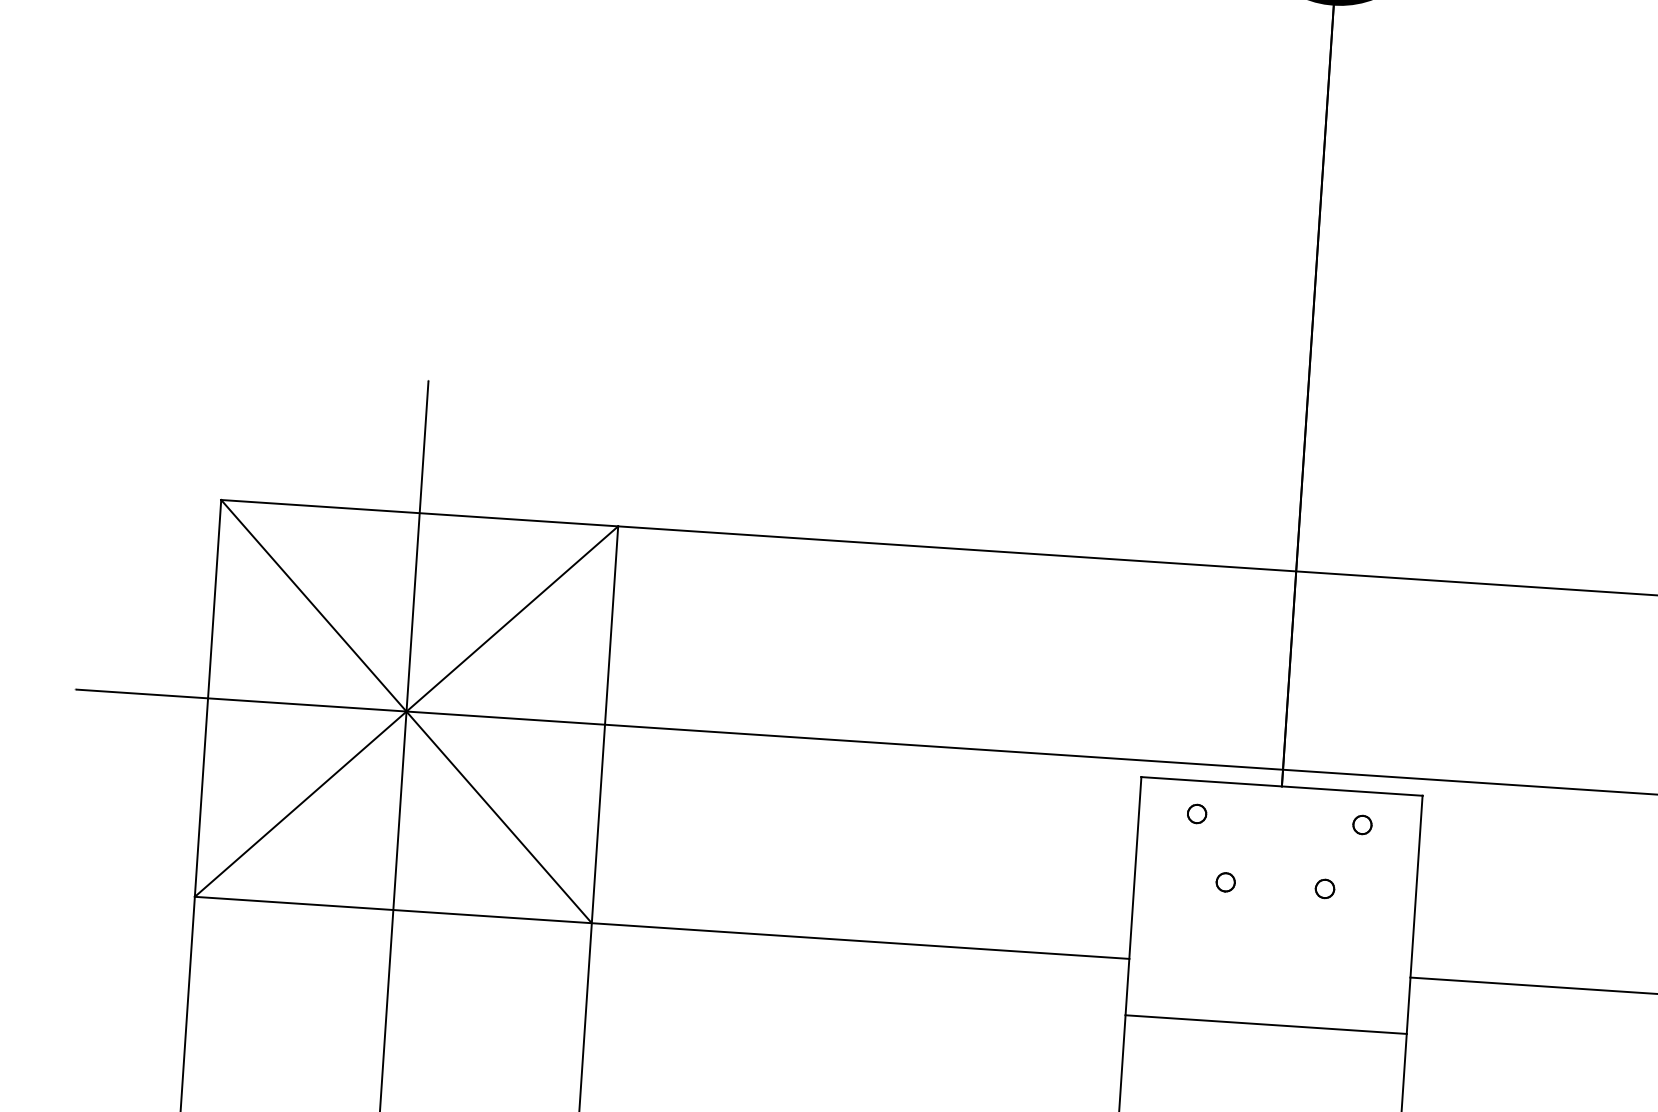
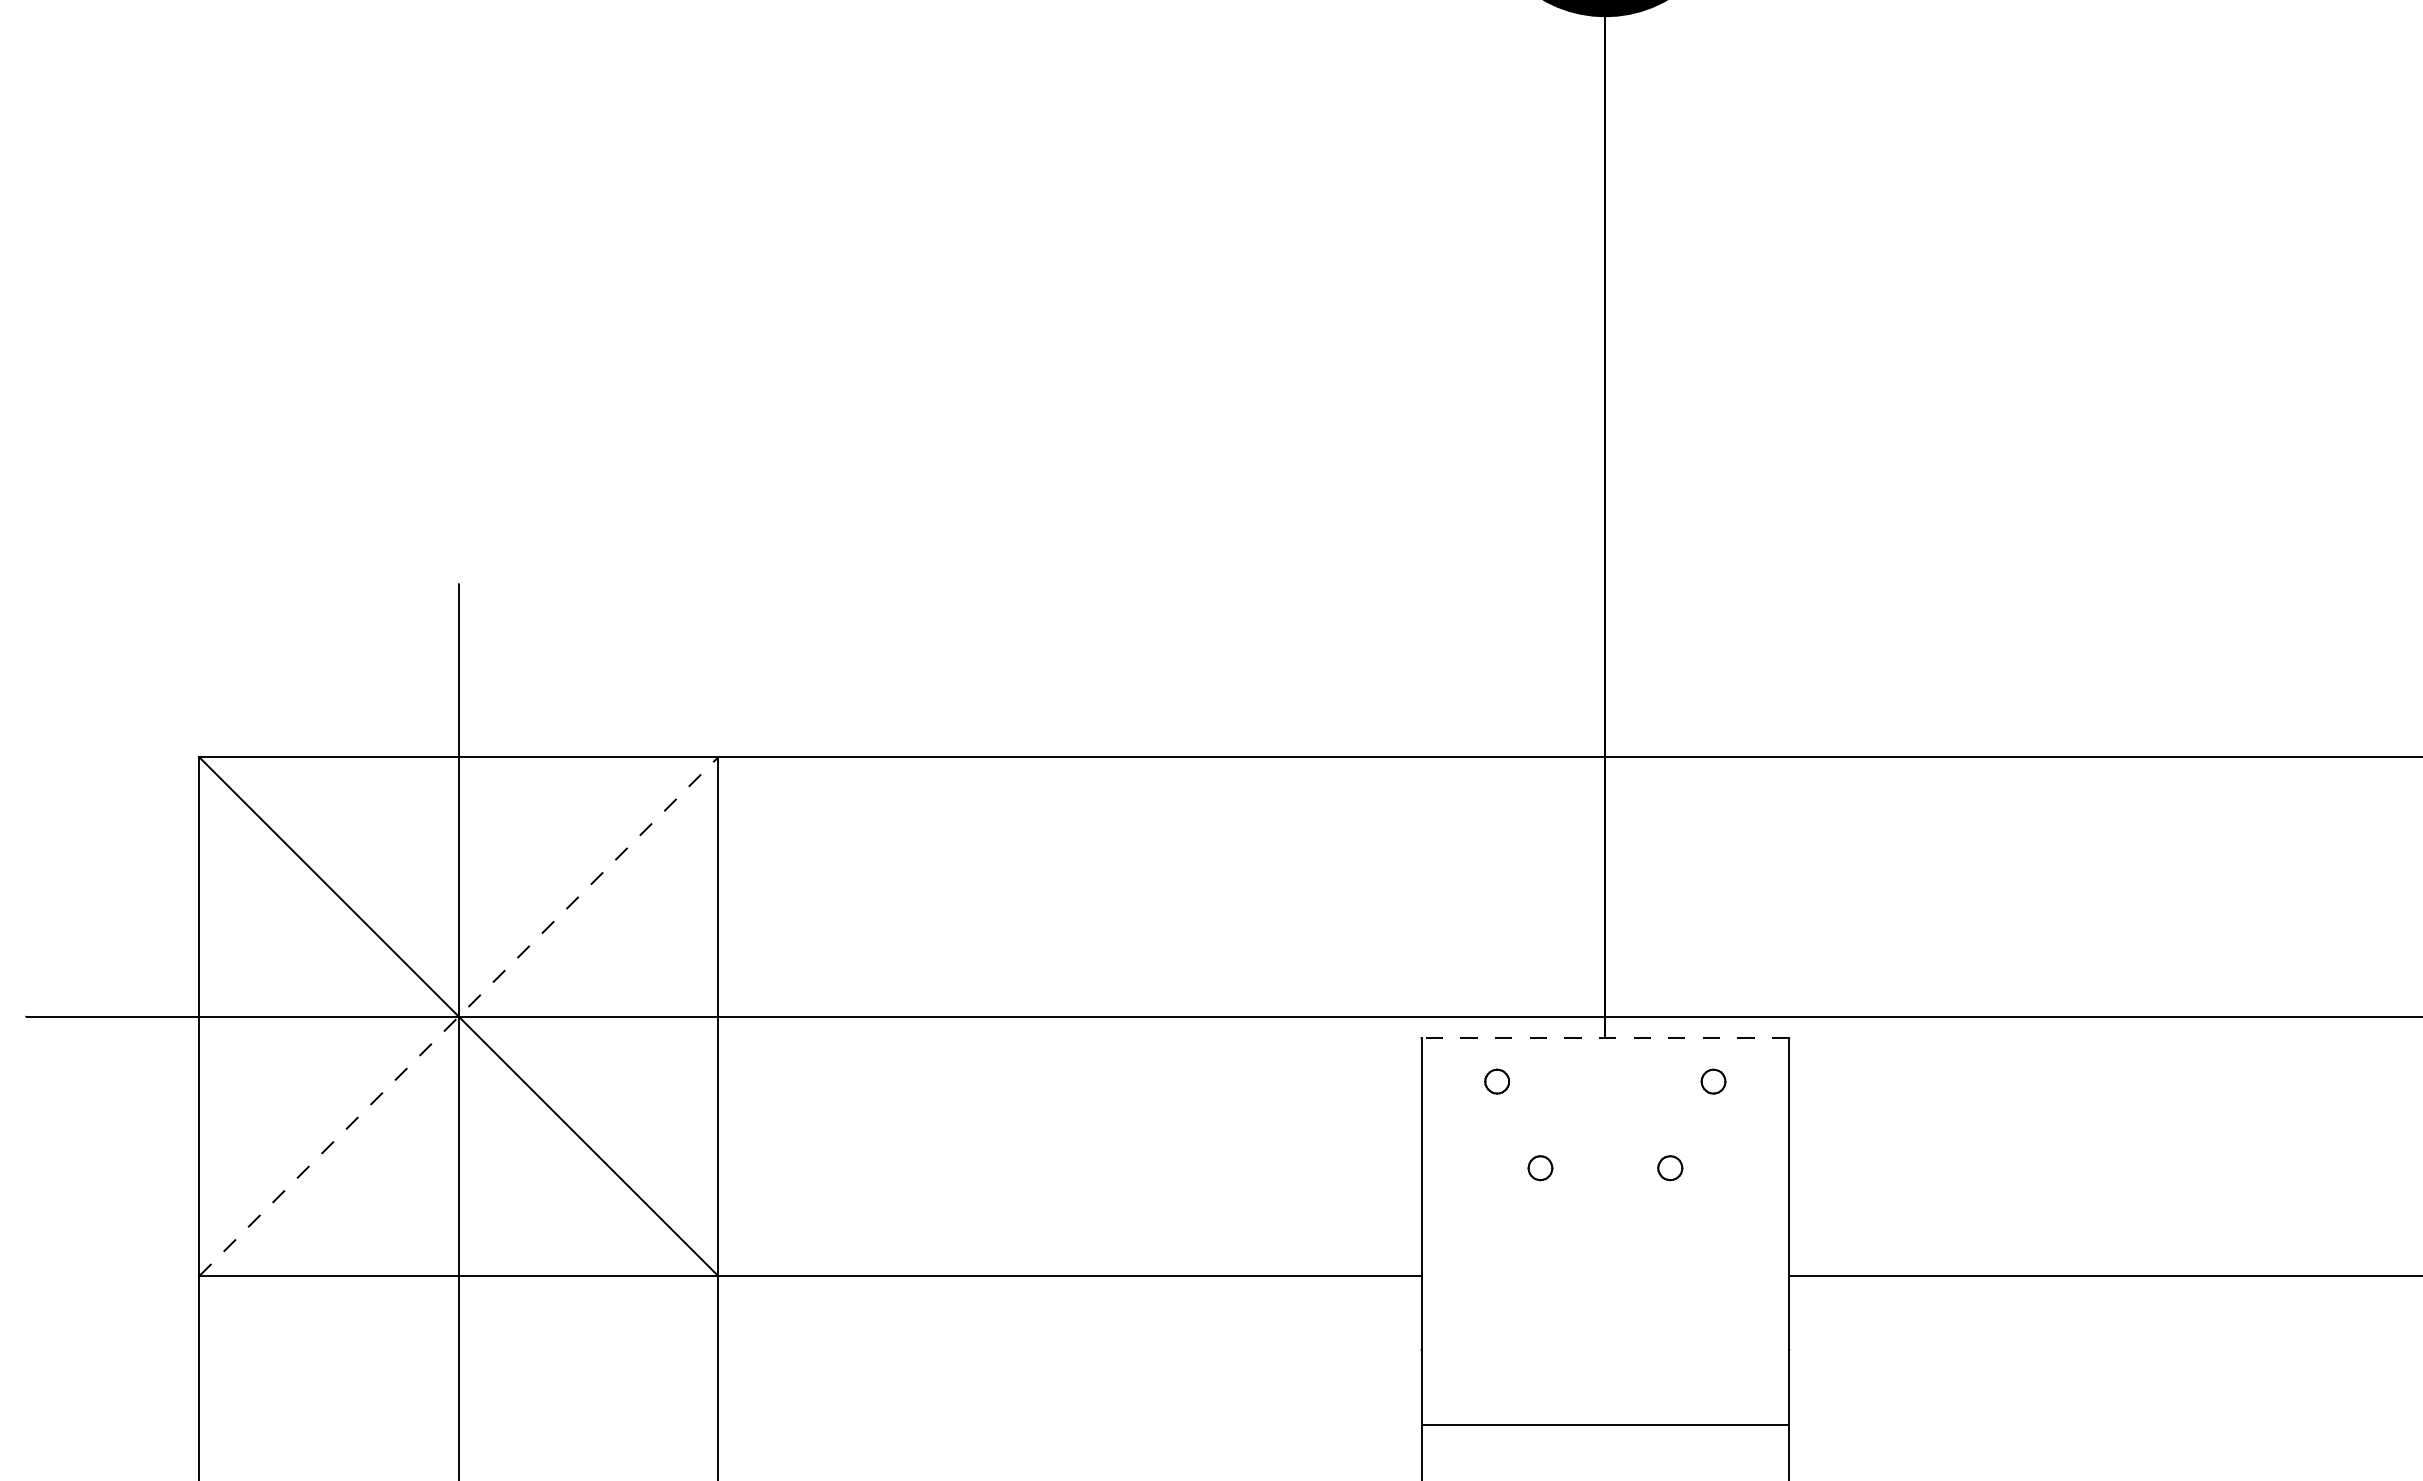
line: (407, 711) -> (459, 1016), solid -> dashed
line: (1282, 786) -> (1605, 1038), solid -> dashed
line: (1266, 1024) -> (1605, 1424), moved

